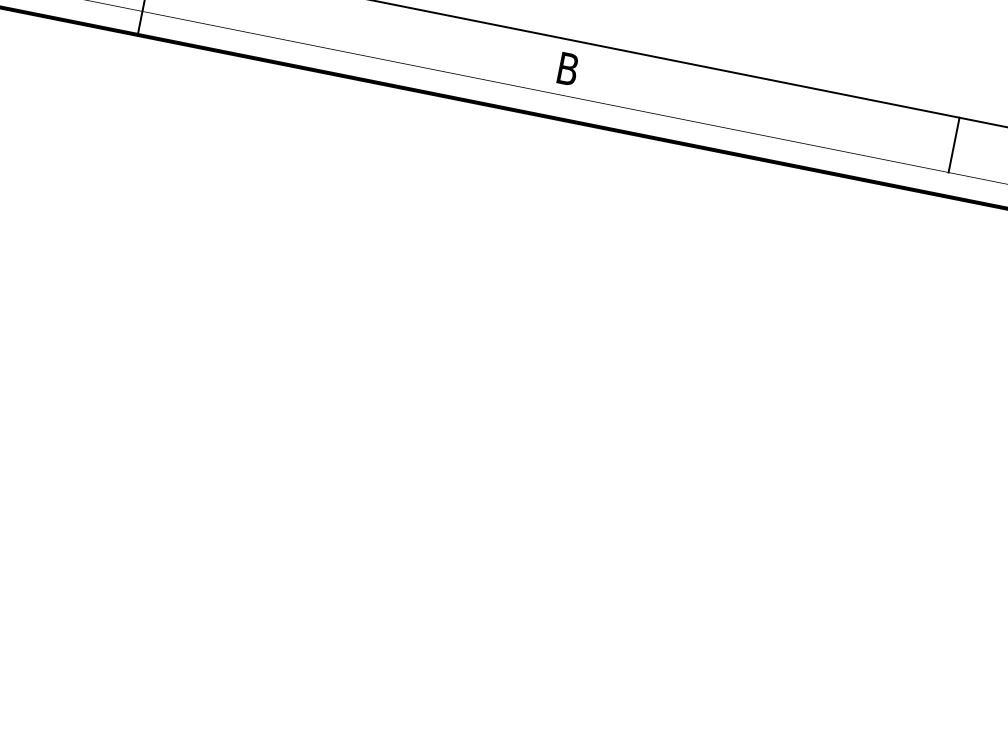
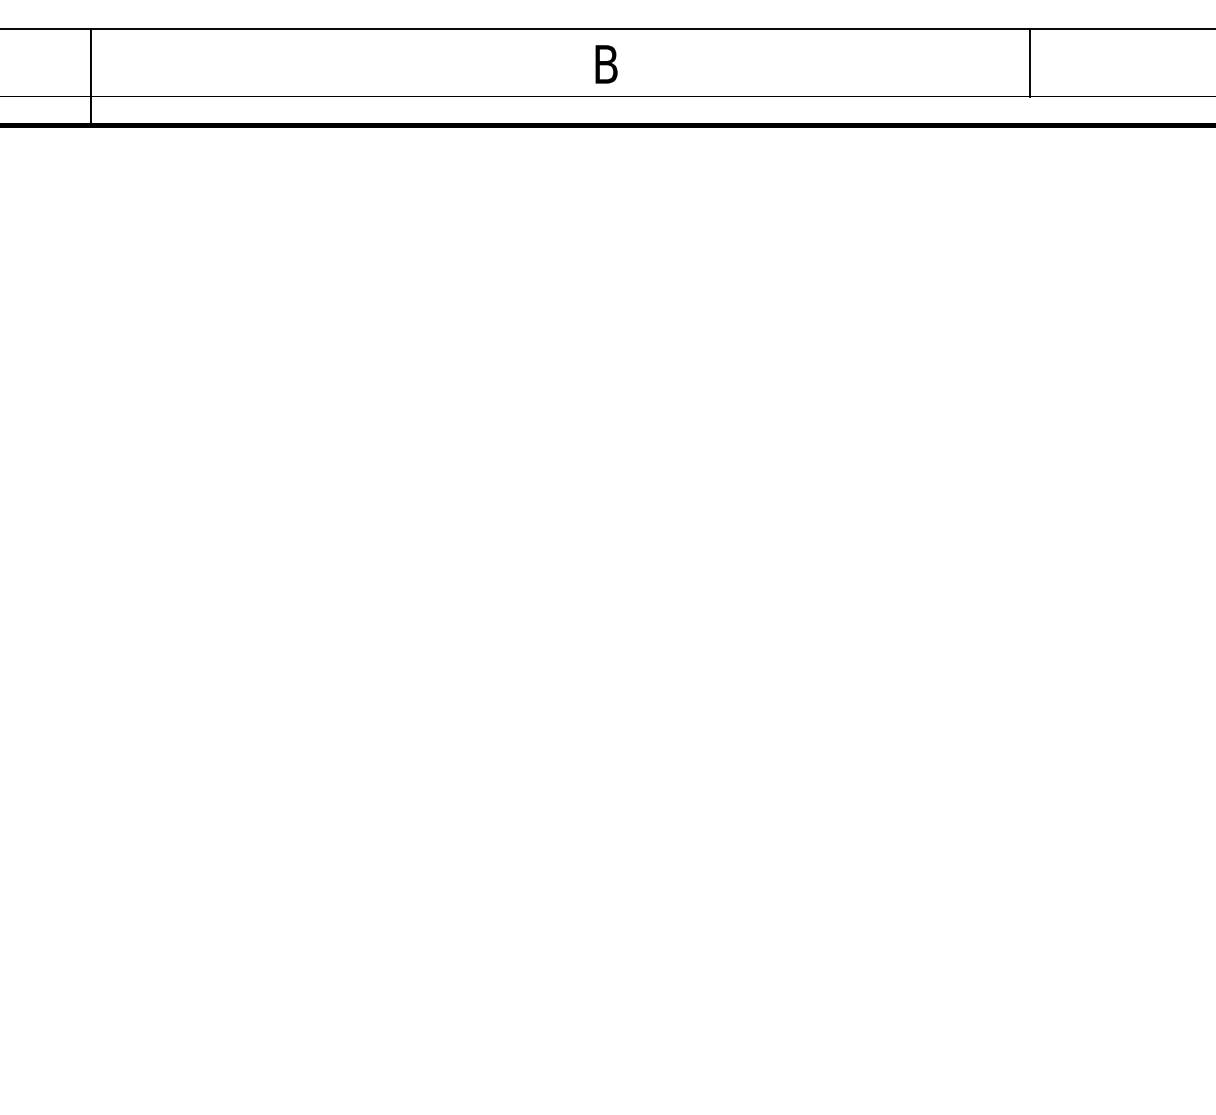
line: (953, 144) -> (1029, 62), moved

